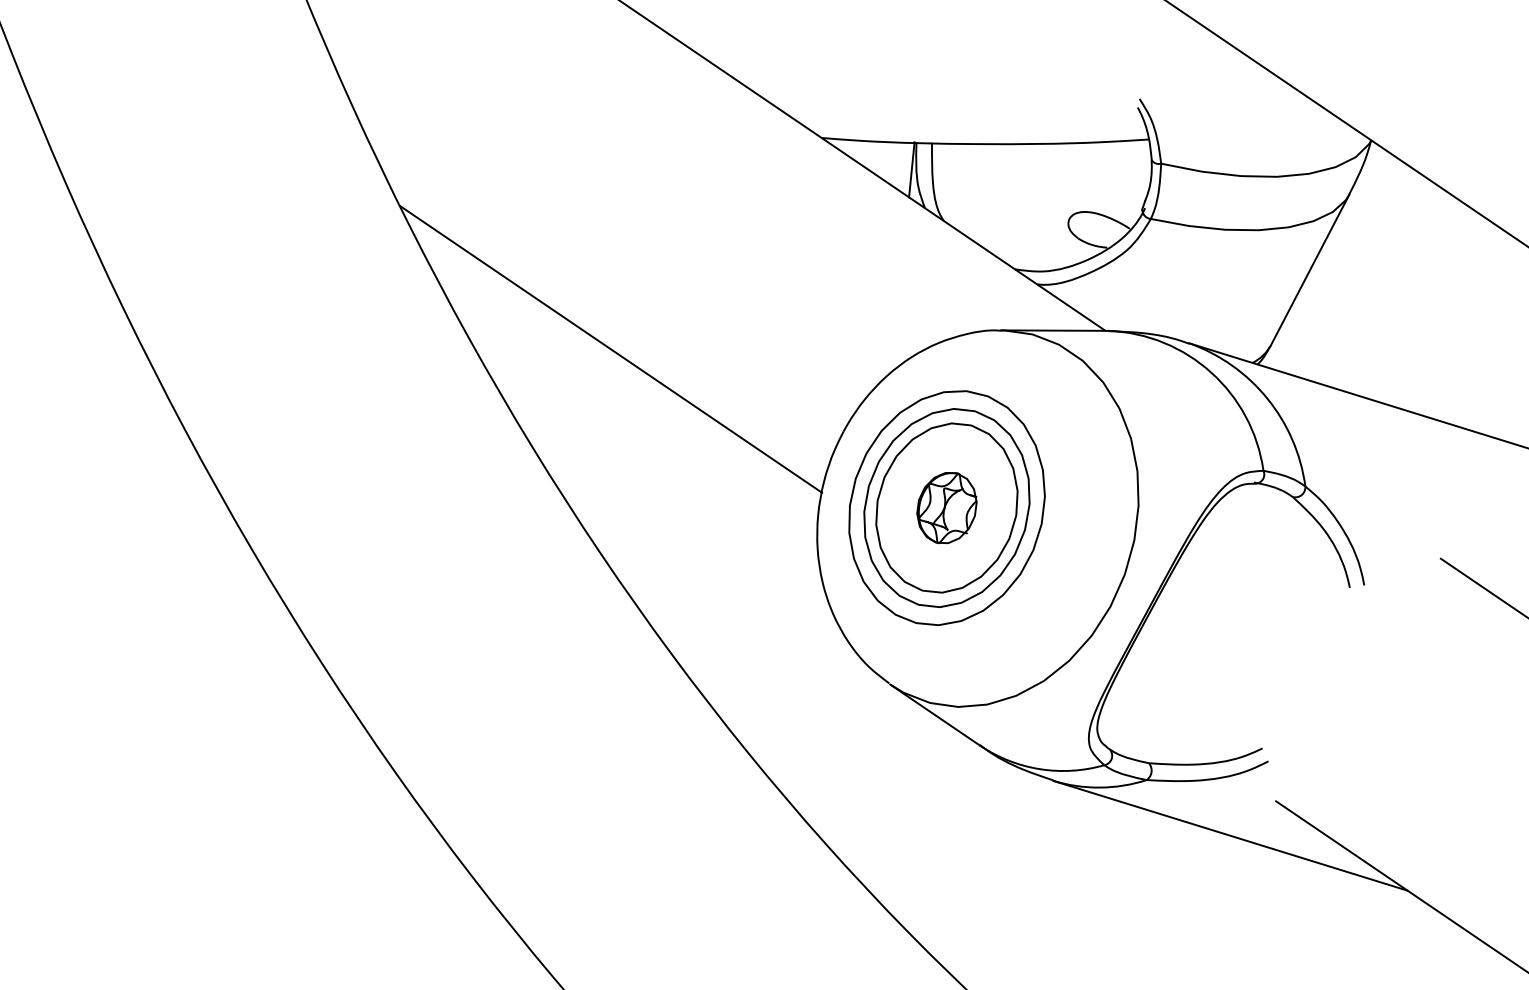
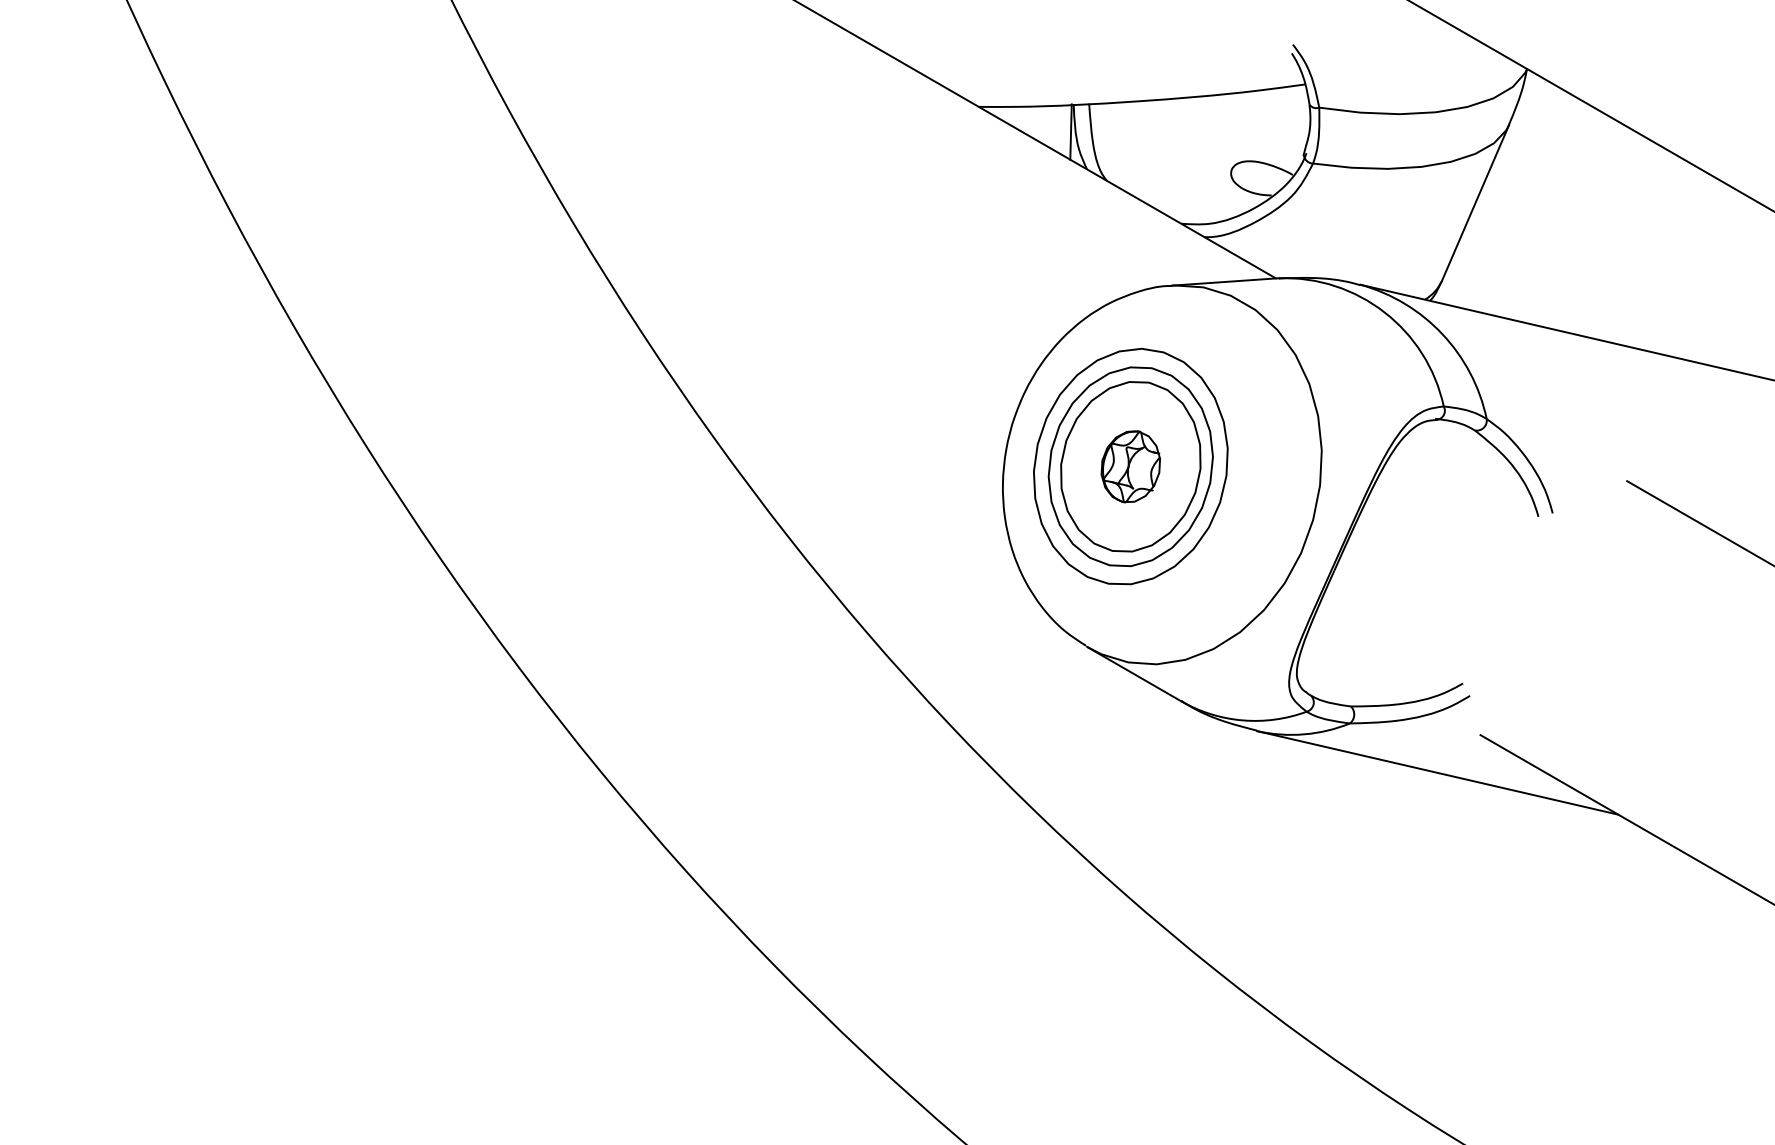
line: (611, 348) -> (784, 332), removed

